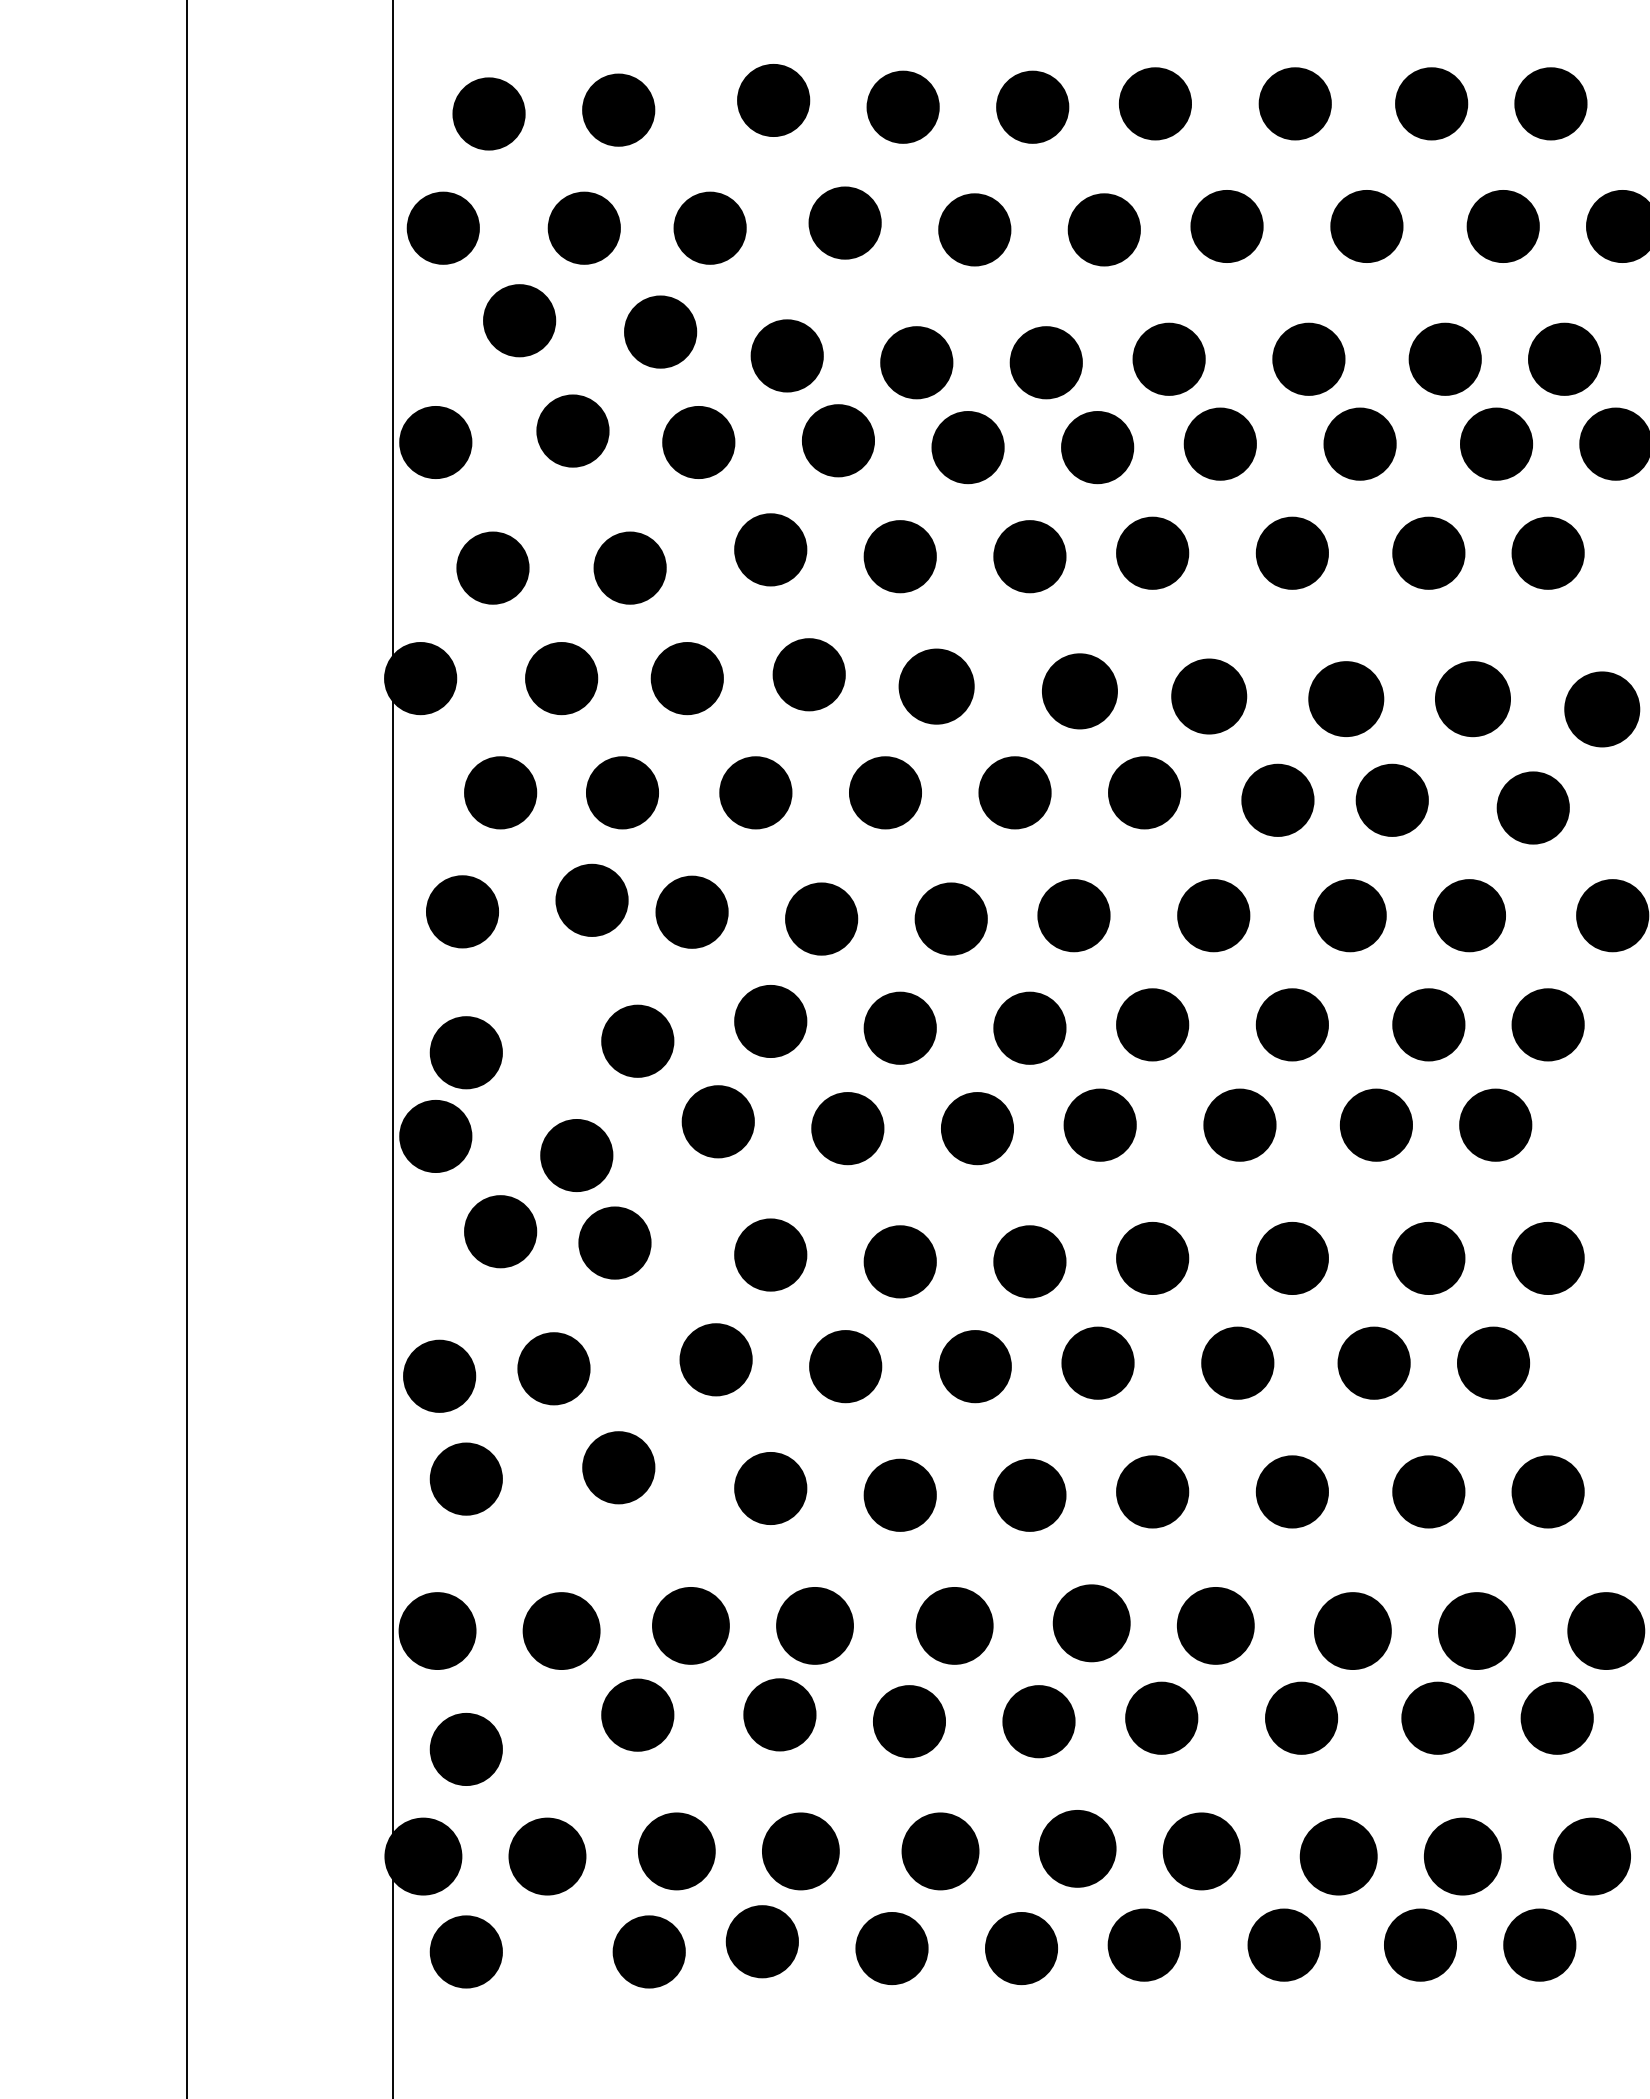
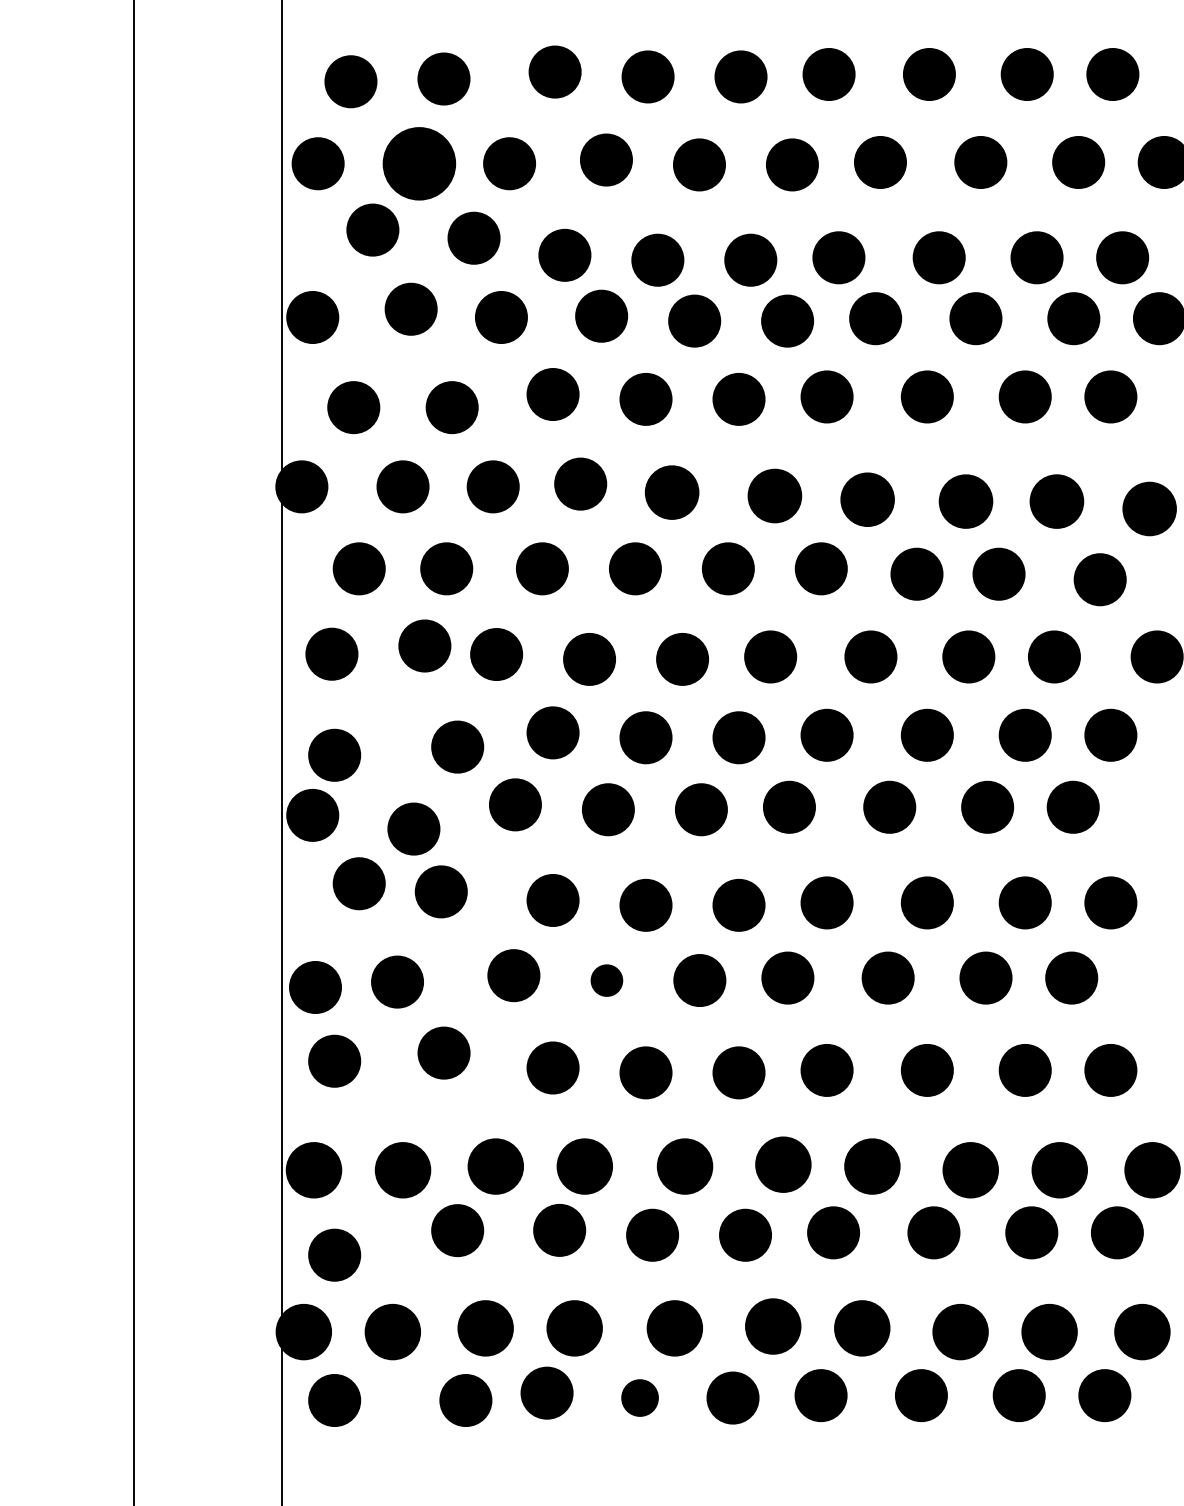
part: (583, 227) -> (418, 163), size x1.4
part: (845, 1366) -> (606, 980), size x0.6
part: (891, 1948) -> (639, 1398), size x0.7

